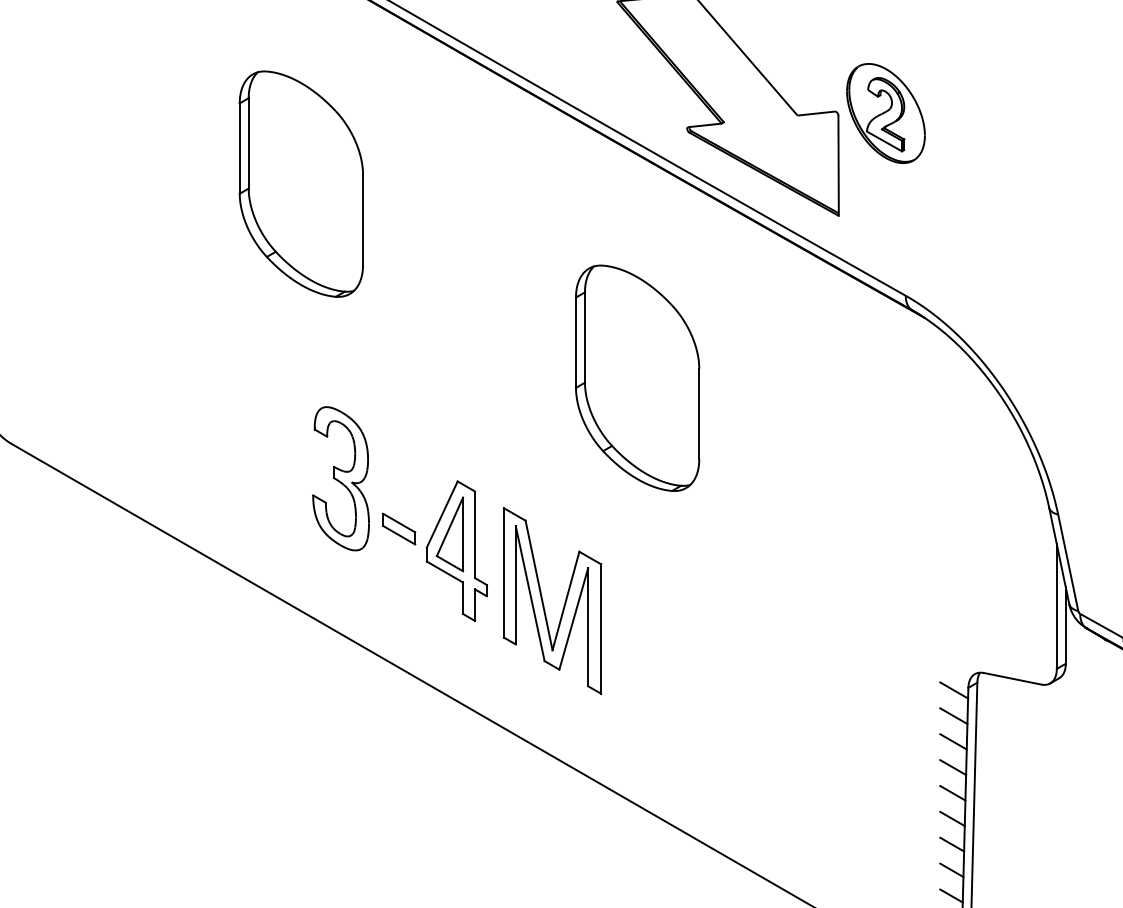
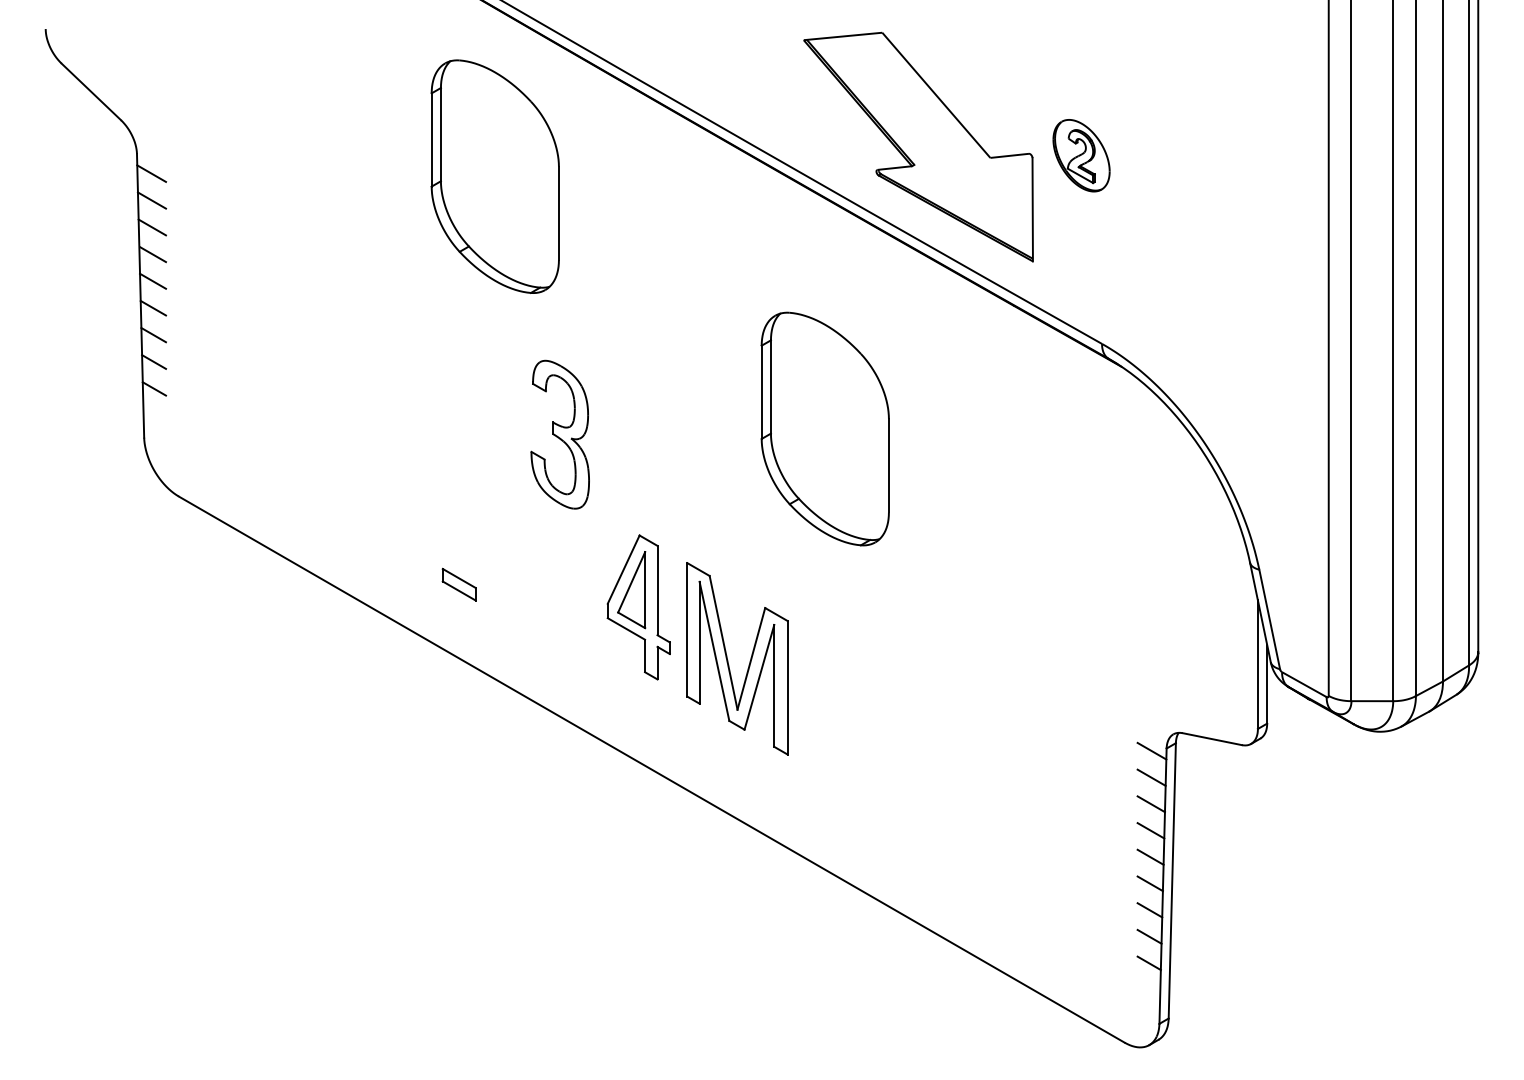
part: (885, 113) -> (1081, 155), size x0.7
part: (300, 183) -> (494, 176), moved
part: (340, 478) -> (559, 434), moved
part: (398, 528) -> (458, 584), moved

